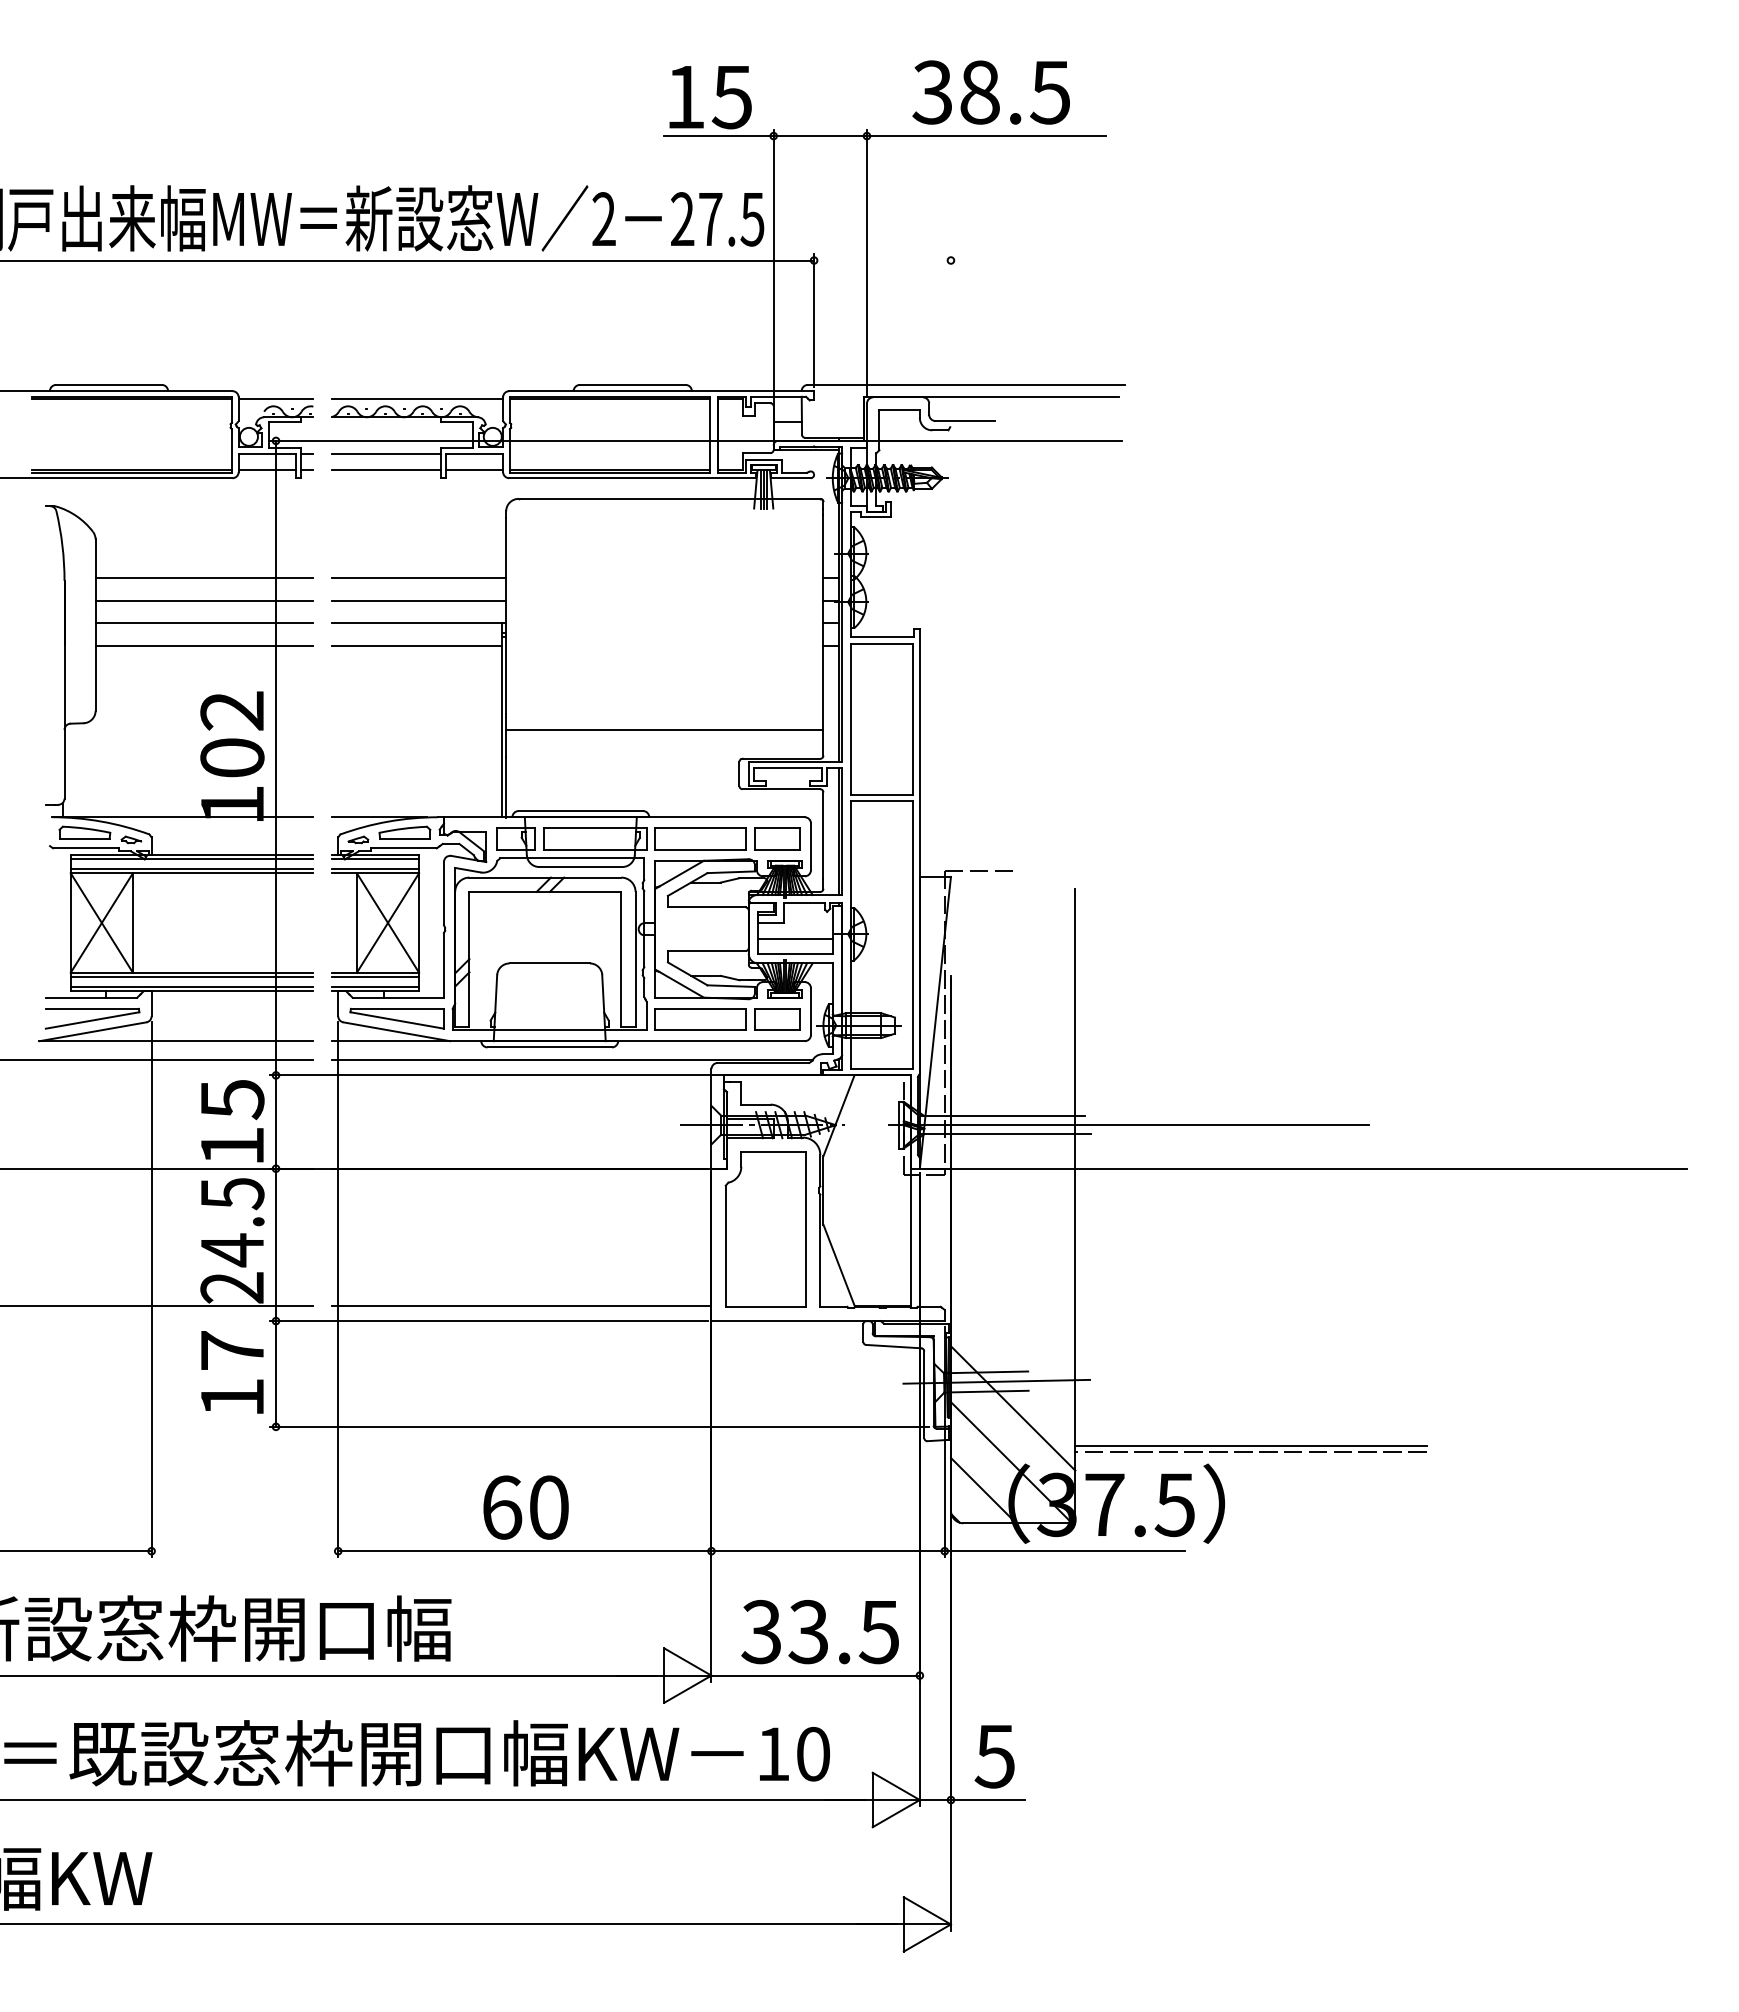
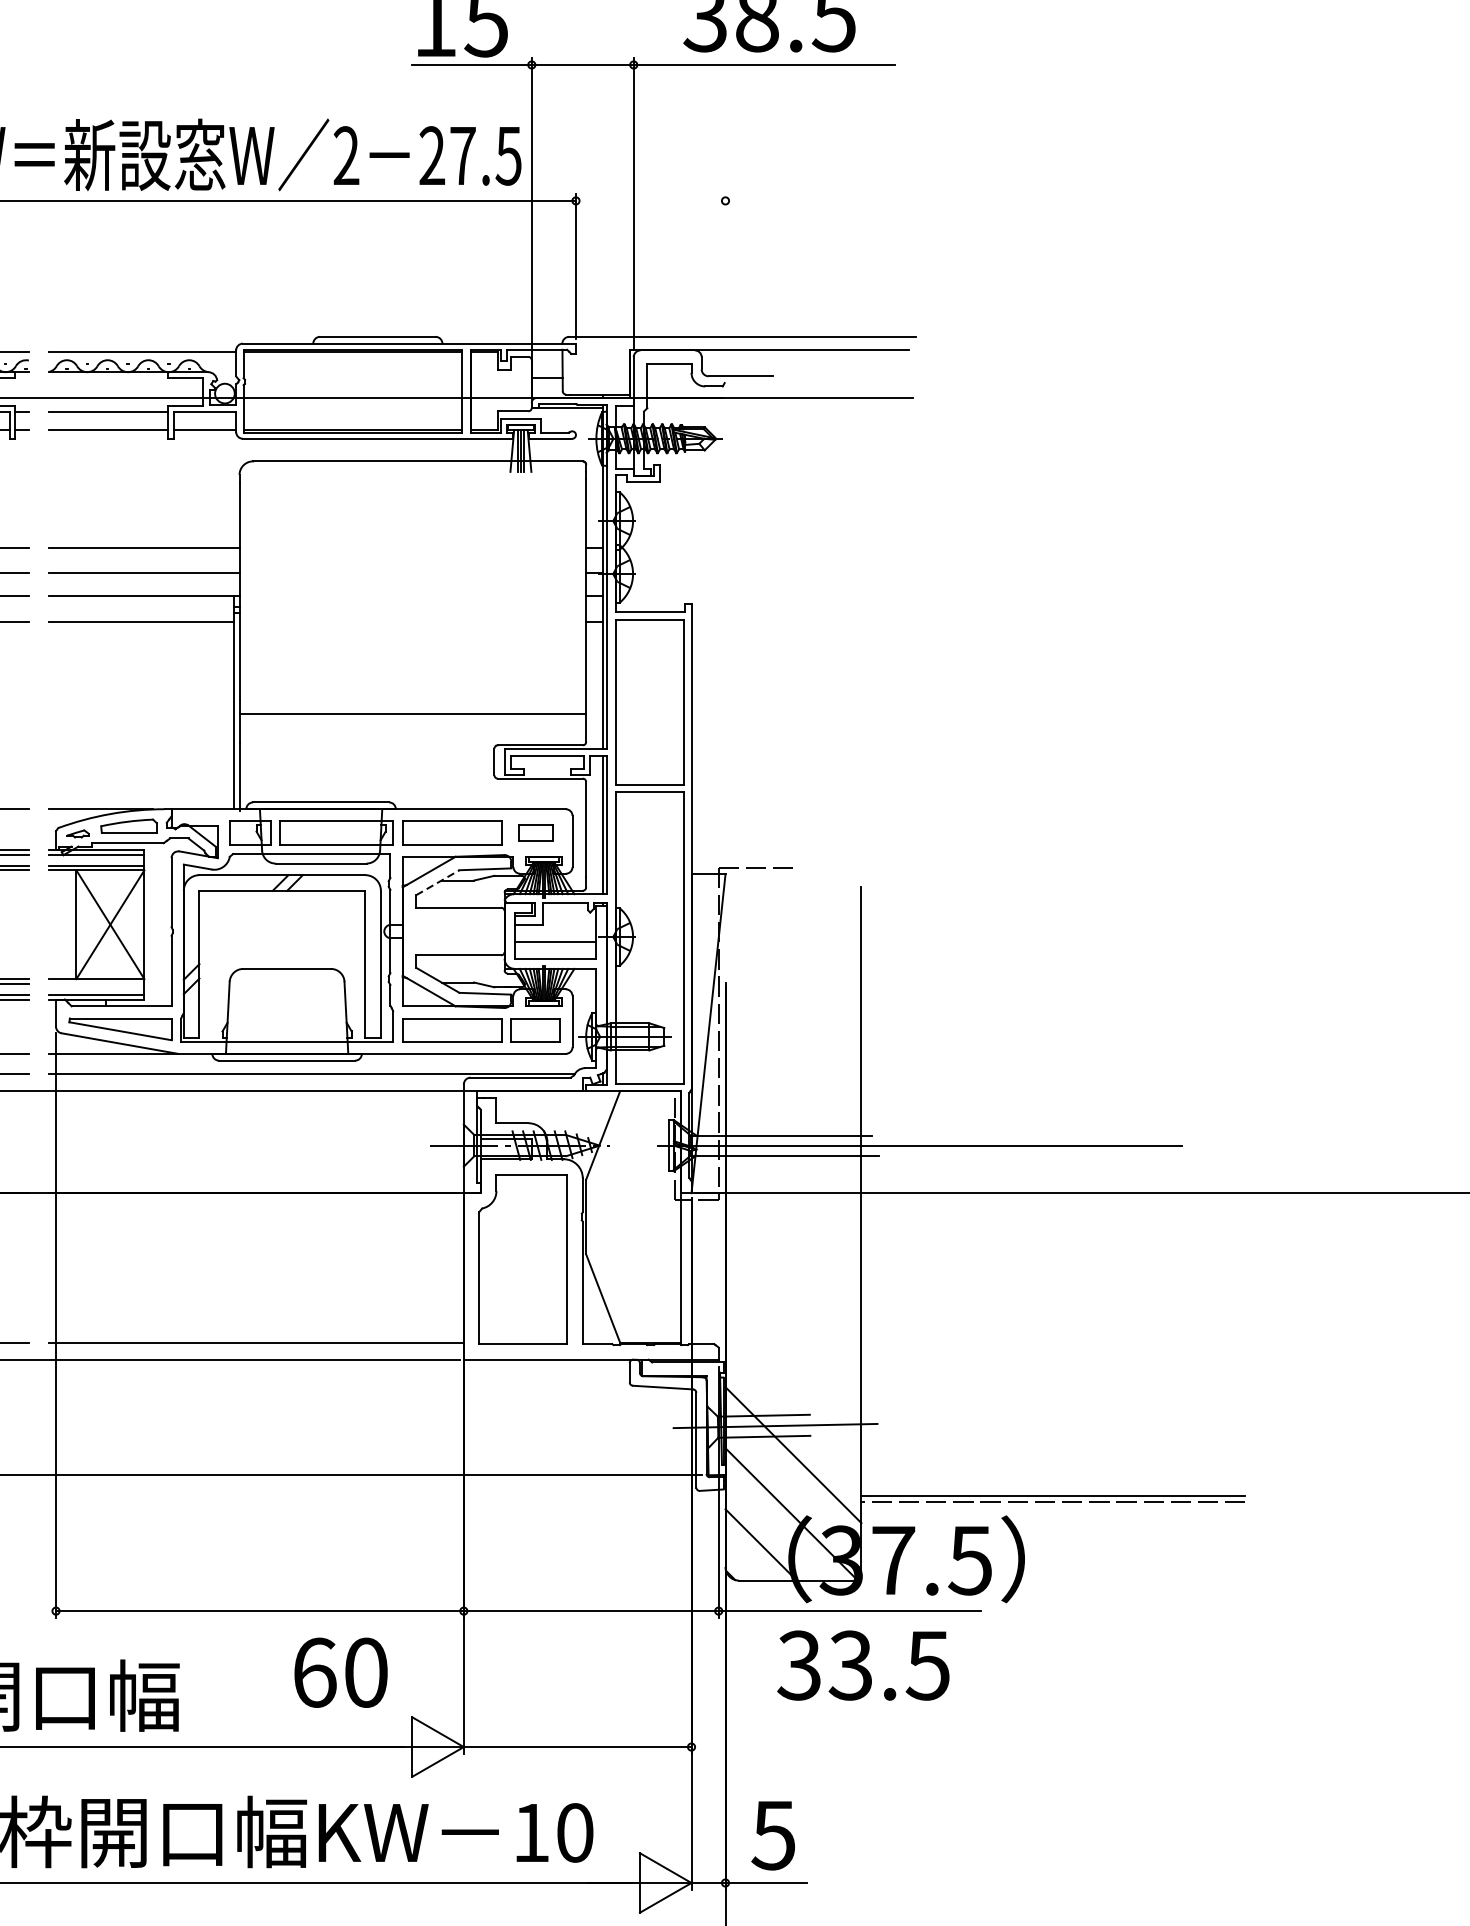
part: (777, 838) -> (535, 832), size x0.7
line: (687, 884) -> (437, 882), solid -> dashed
line: (375, 977) -> (96, 984), removed
text: (525, 1507) -> (340, 1672), moved
text: (819, 1632) -> (862, 1666), moved

